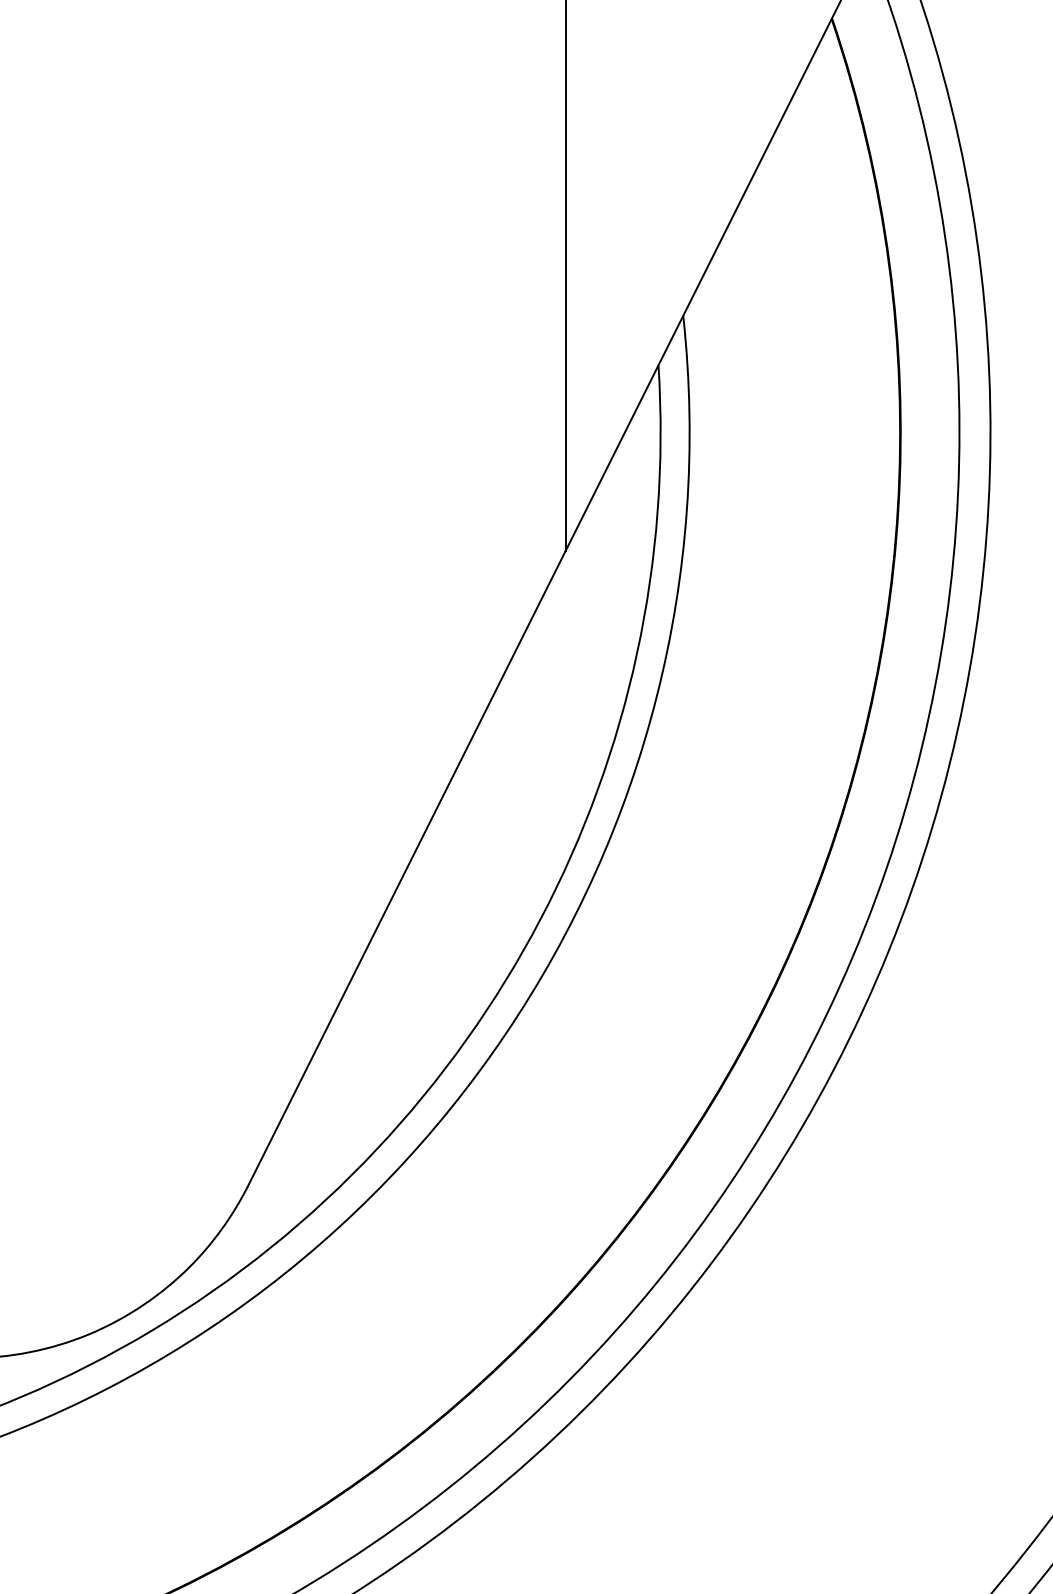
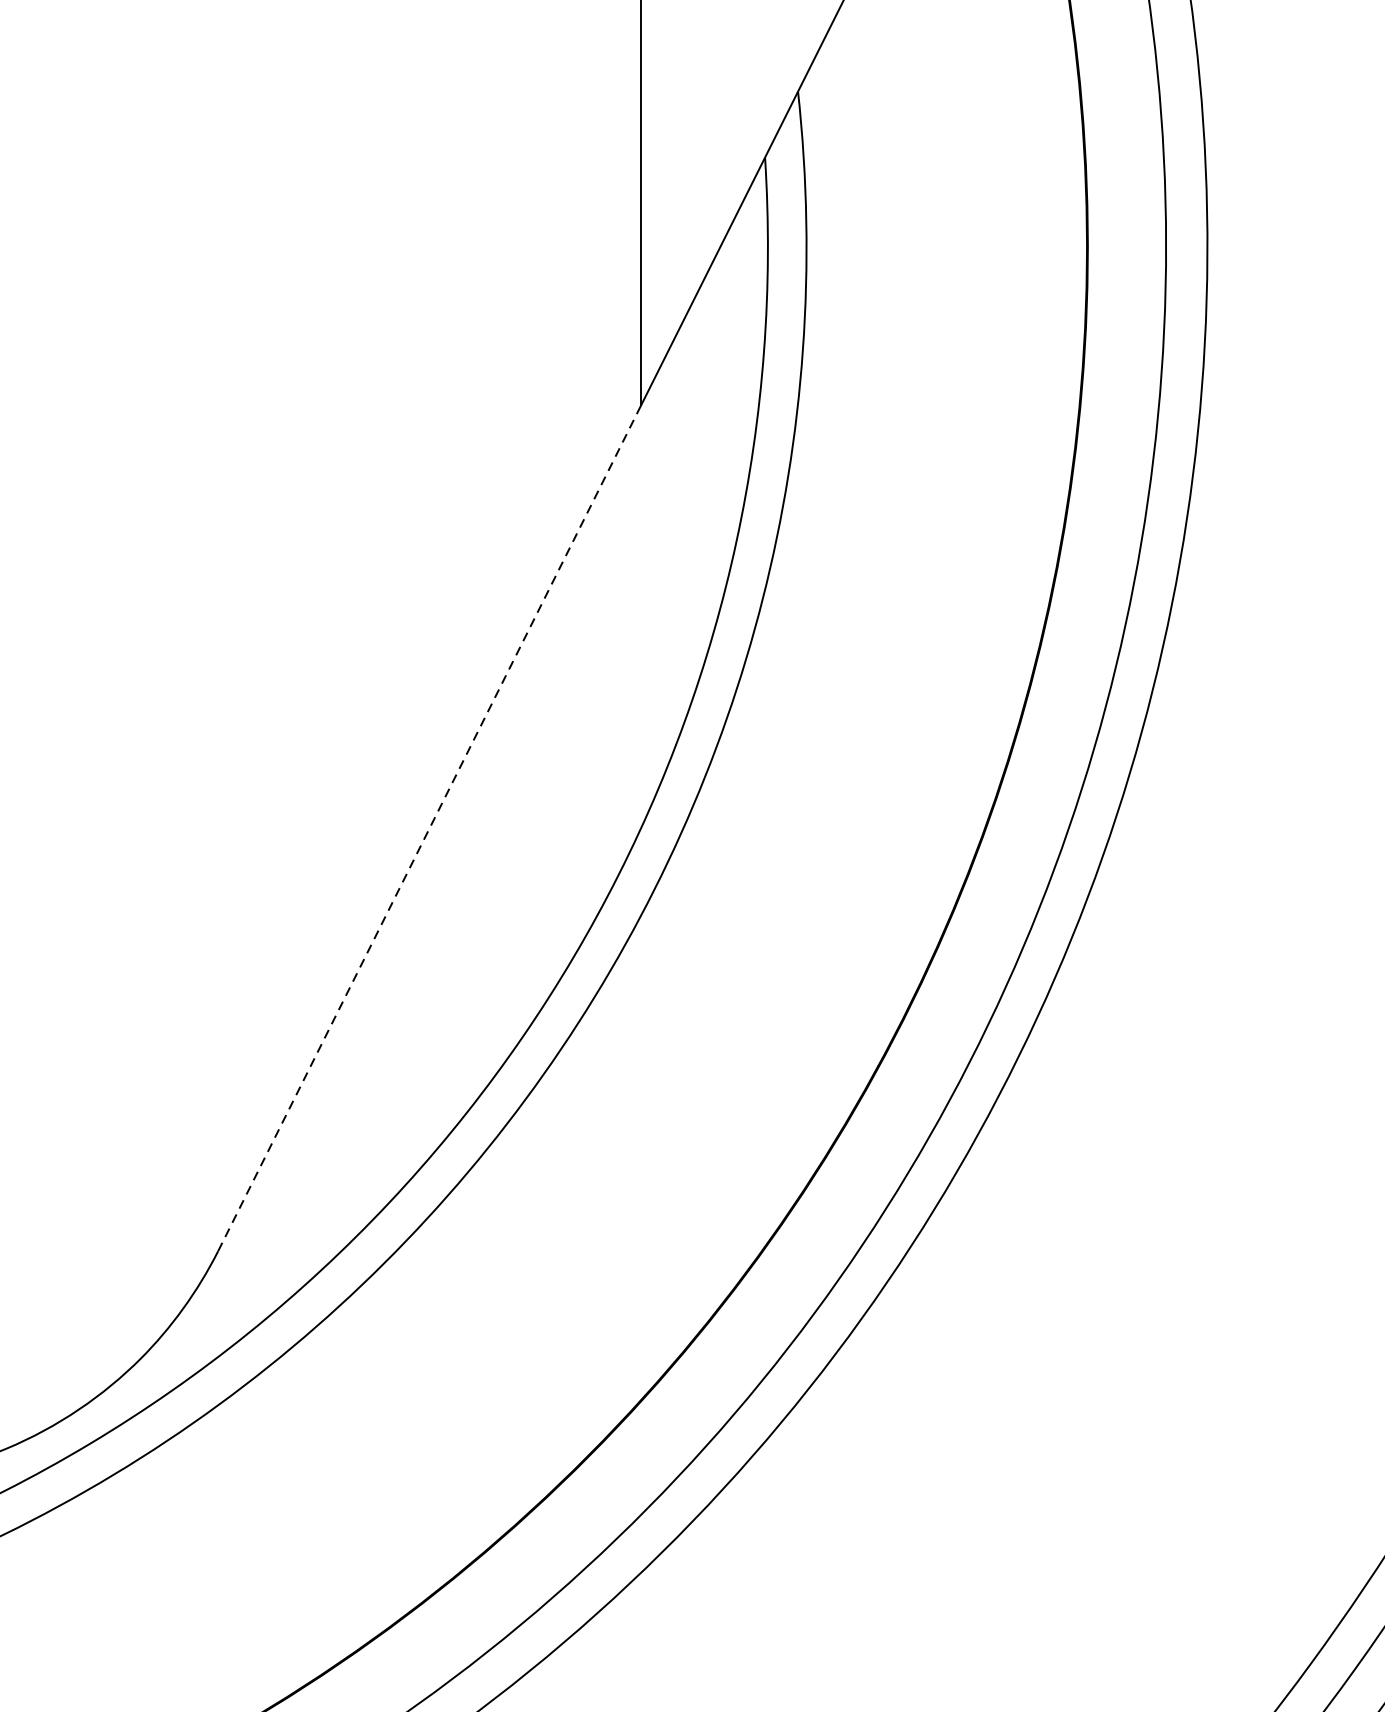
line: (407, 868) -> (430, 828), solid -> dashed

